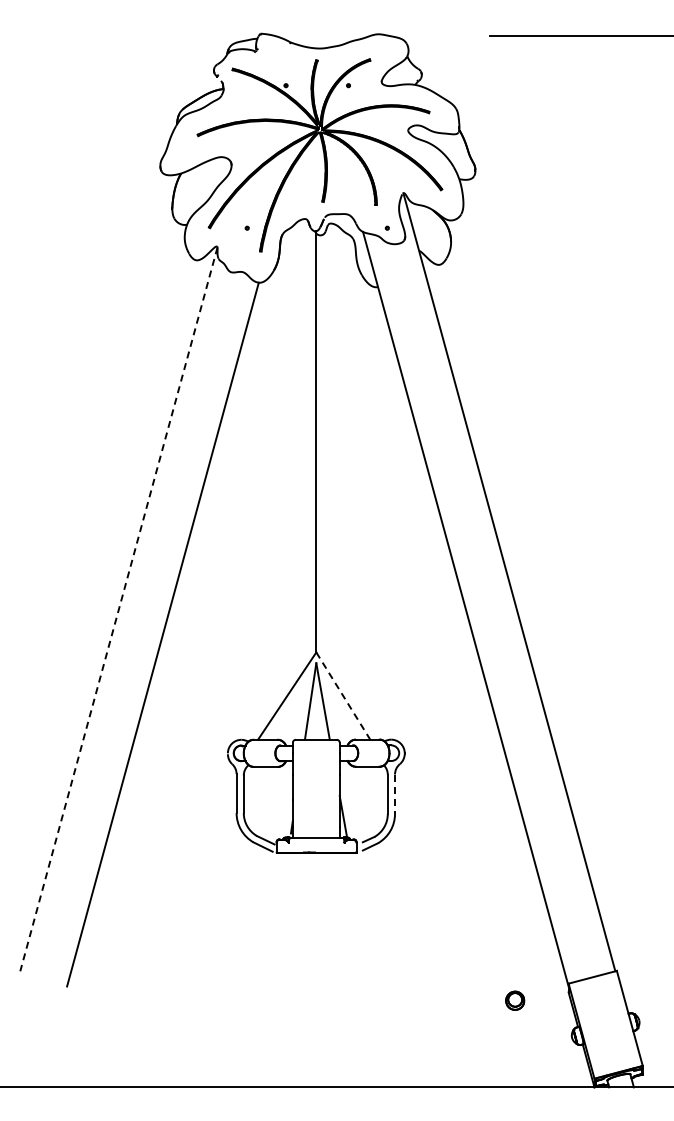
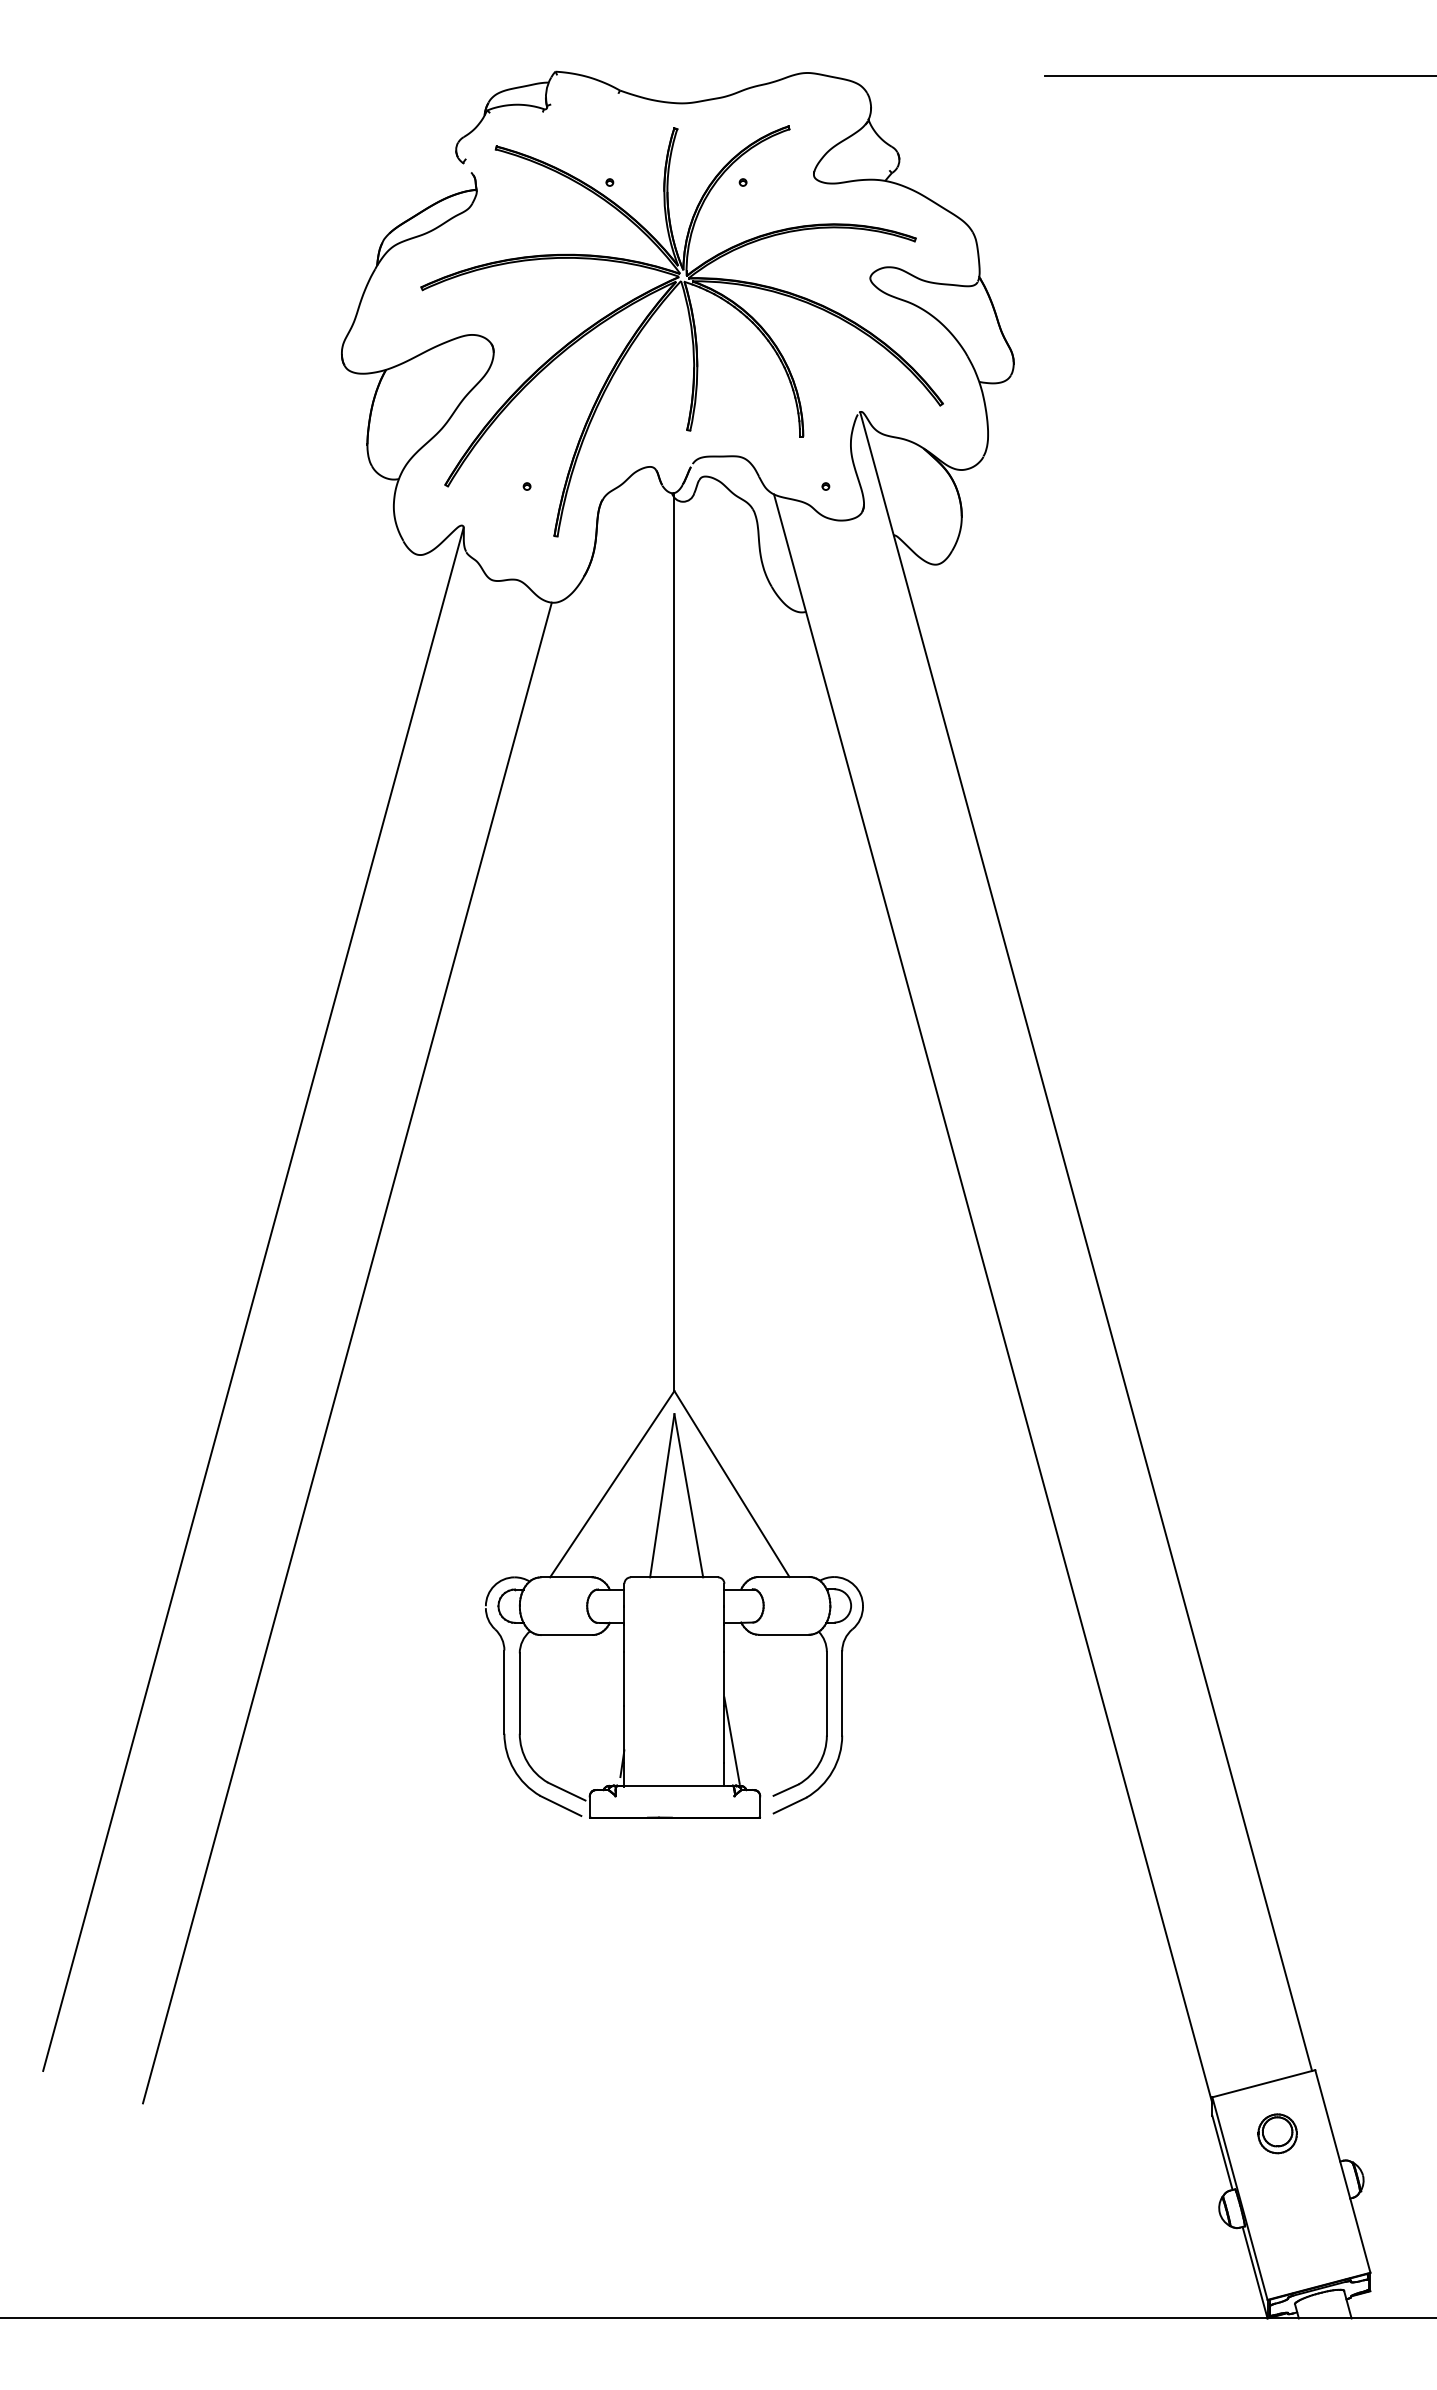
line: (118, 609) -> (252, 1299), dashed -> solid
line: (343, 696) -> (732, 1484), dashed -> solid
line: (395, 794) -> (843, 1693), dashed -> solid
part: (515, 1000) -> (1278, 2133), moved

